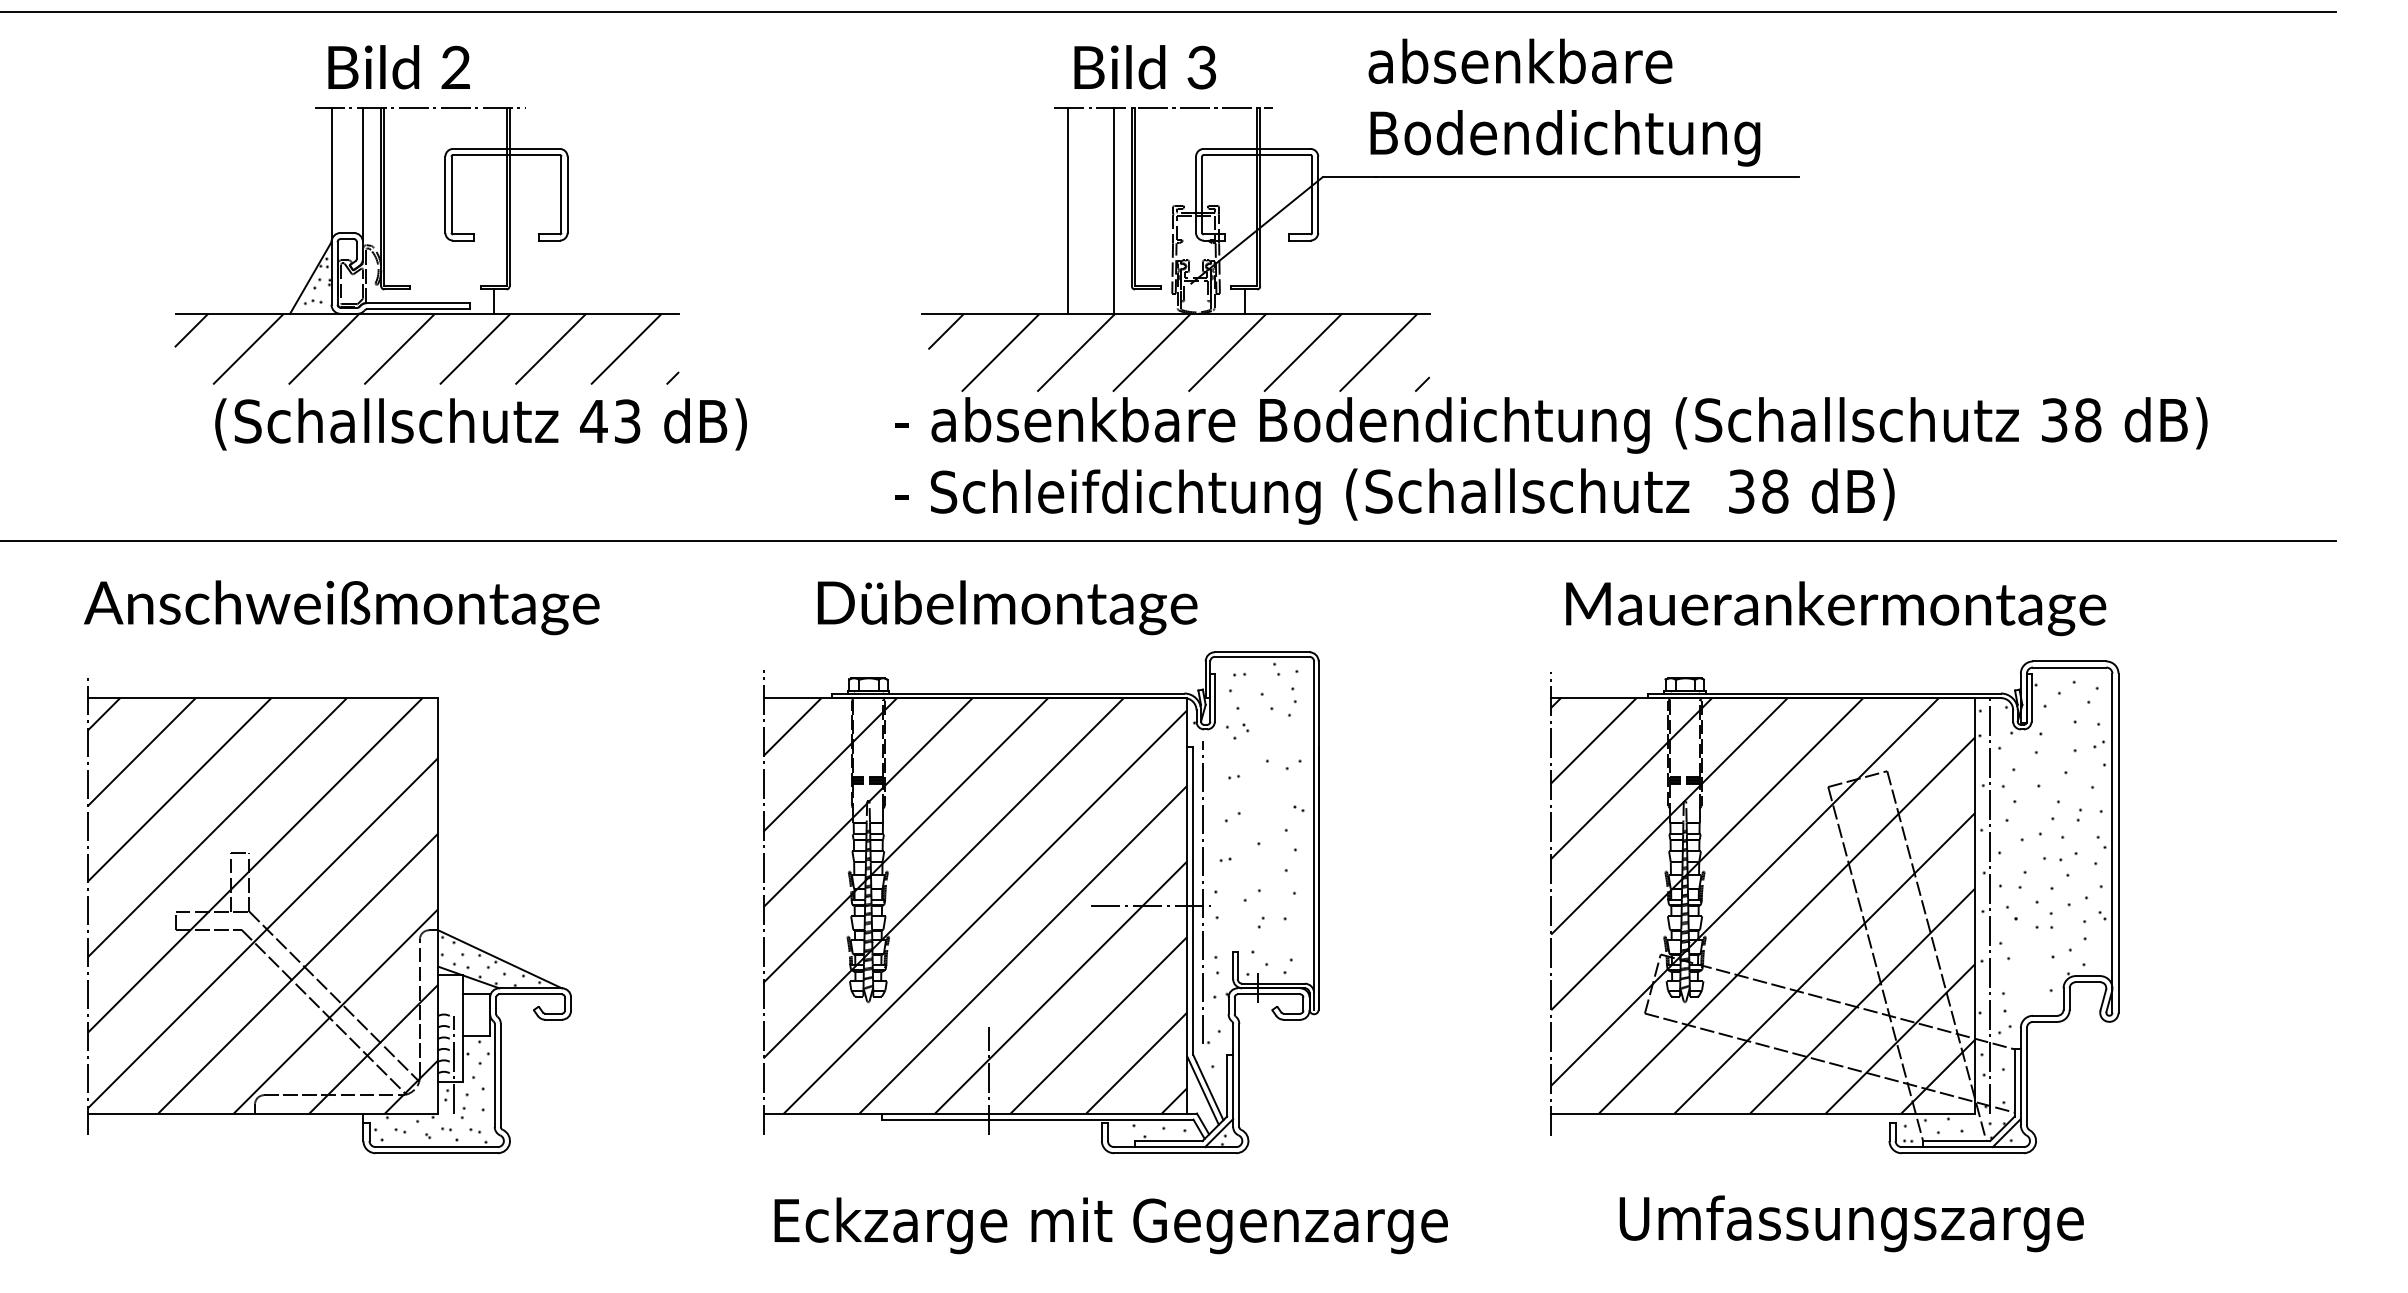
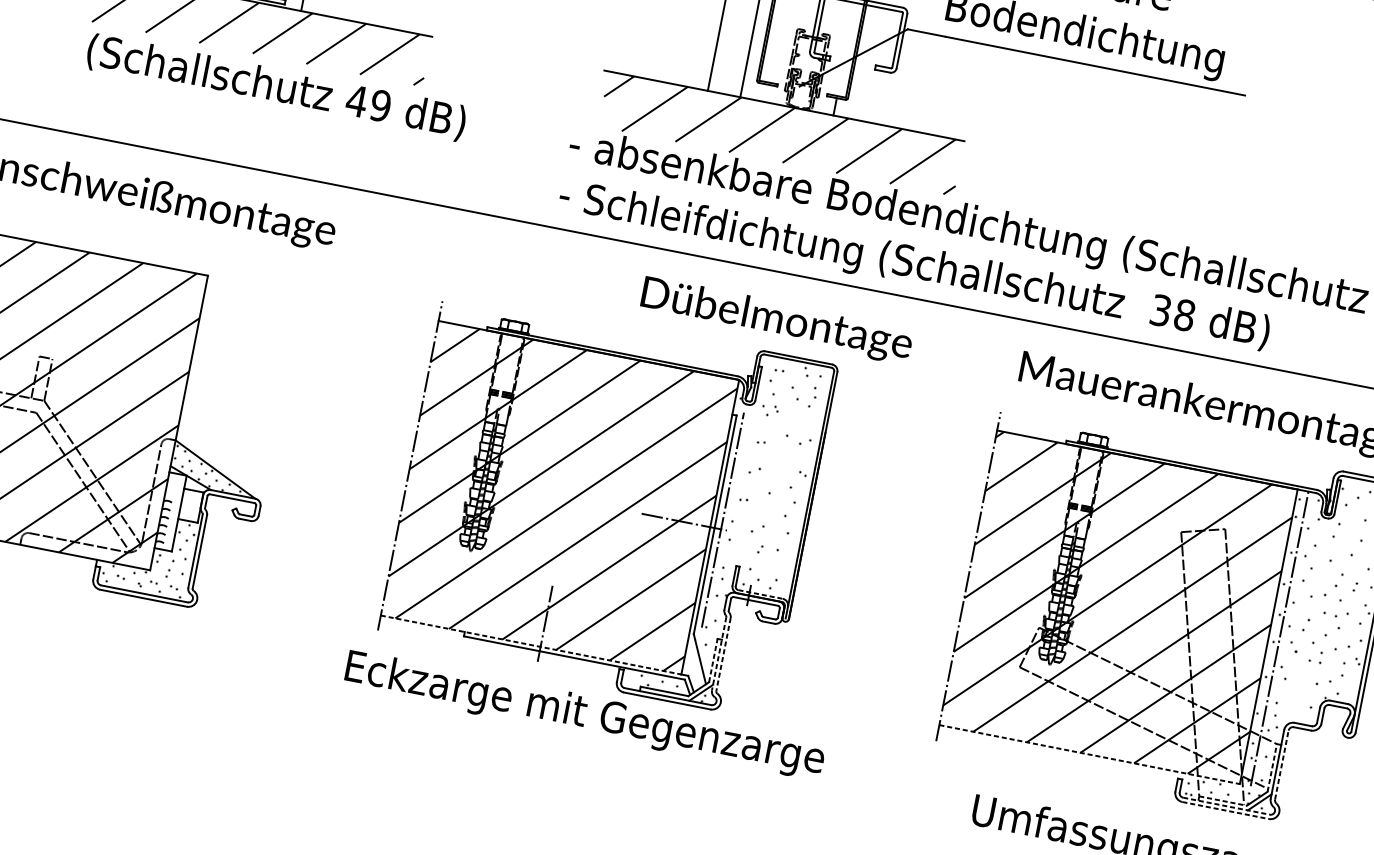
text: (627, 421) -> (380, 105), 43 -> 49
text: (1007, 607) -> (776, 320), moved
line: (1274, 983) -> (761, 594), solid -> dashed
line: (453, 1064) -> (167, 537), removed
line: (1233, 1075) -> (719, 653), solid -> dashed
line: (1239, 1075) -> (723, 654), solid -> dashed
line: (2026, 1076) -> (1281, 765), solid -> dashed
line: (2014, 1082) -> (1272, 767), solid -> dashed
line: (1227, 1086) -> (713, 660), solid -> dashed
line: (1202, 1090) -> (695, 660), removed
line: (975, 1113) -> (531, 645), solid -> dashed
line: (1763, 1113) -> (1089, 754), solid -> dashed
line: (1956, 1141) -> (1222, 801), solid -> dashed
line: (1963, 1147) -> (1226, 806), solid -> dashed
line: (1963, 1153) -> (1226, 810), solid -> dashed
text: (1110, 1225) -> (584, 715), moved

